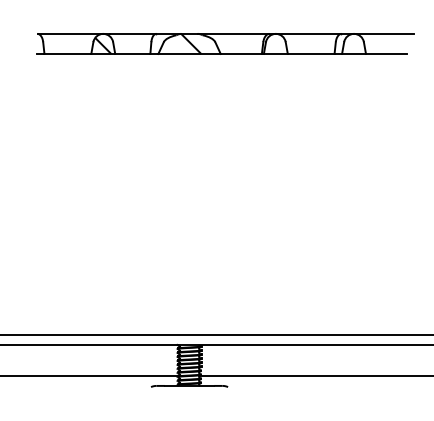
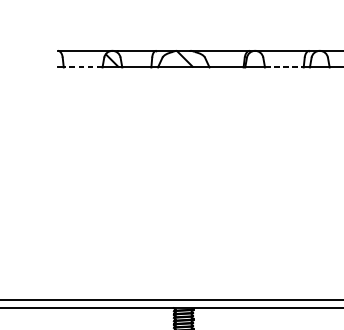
line: (67, 53) -> (82, 67), solid -> dashed
line: (311, 53) -> (284, 67), solid -> dashed

